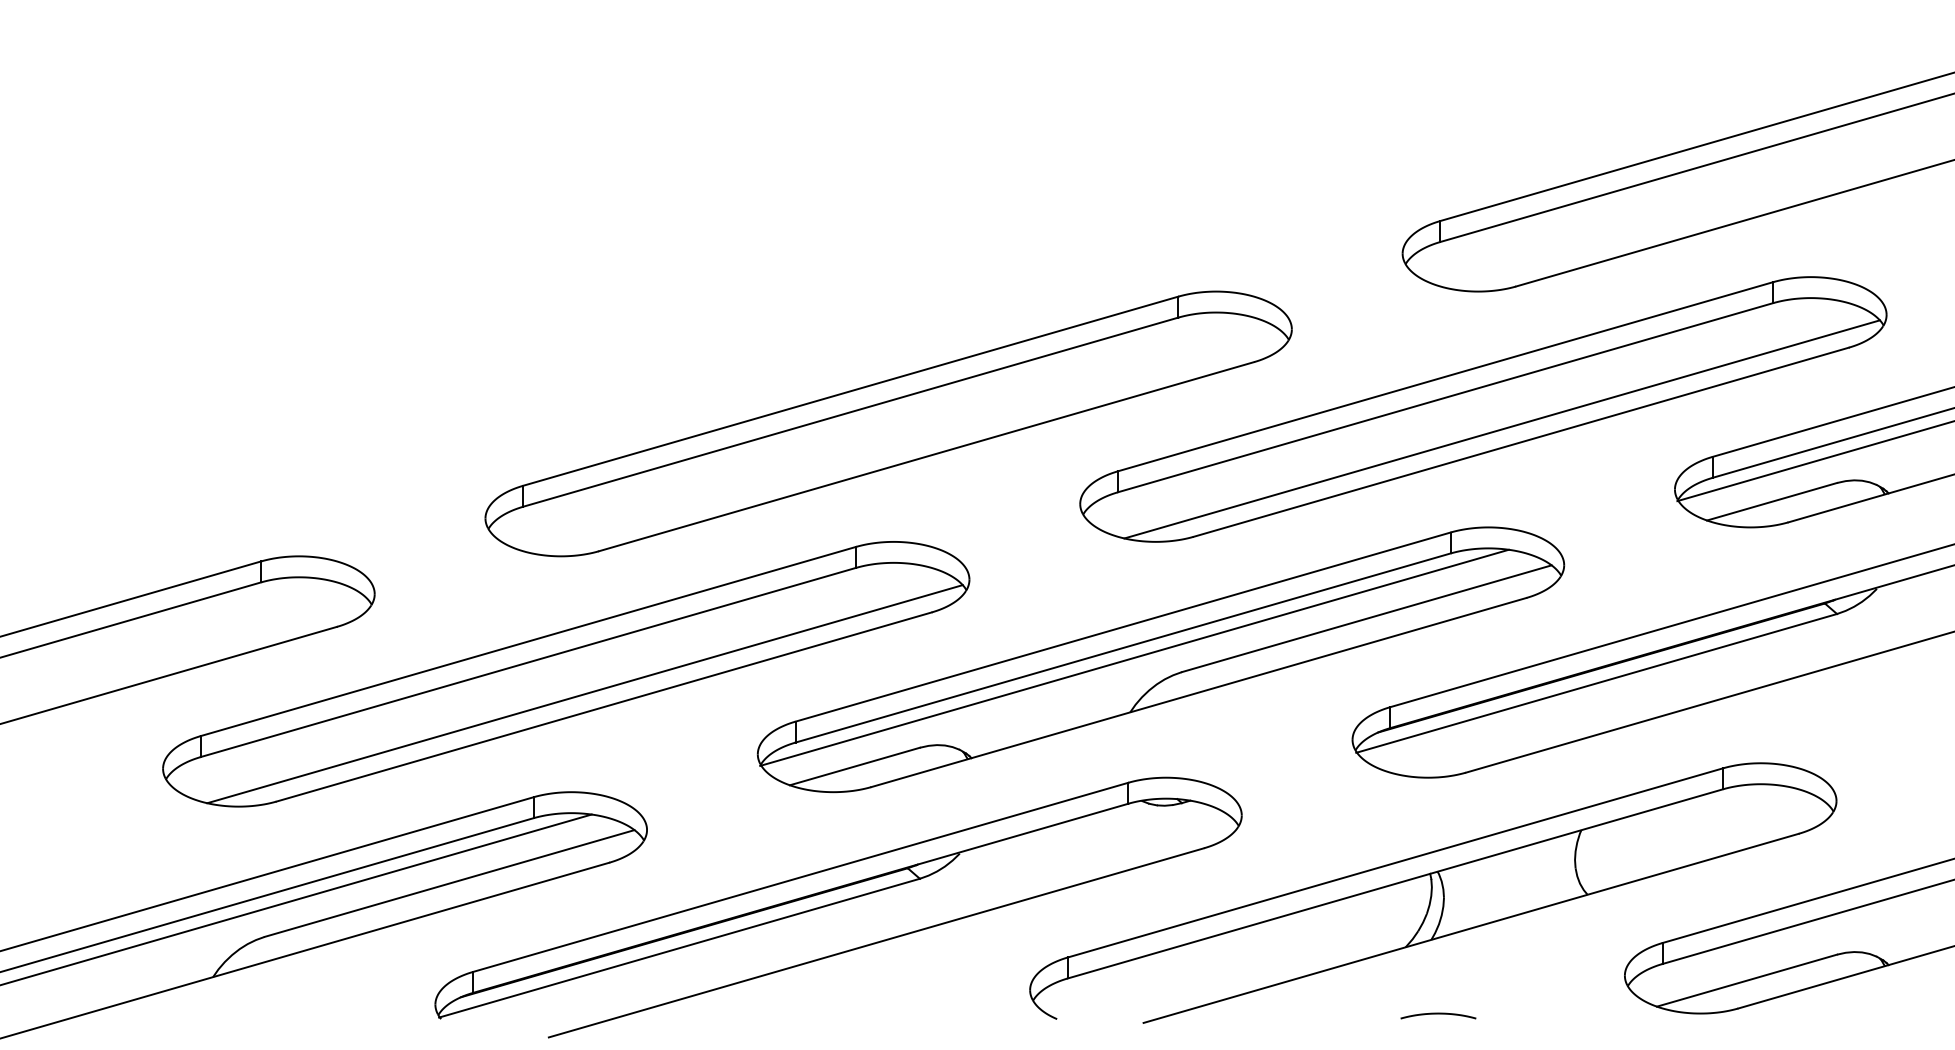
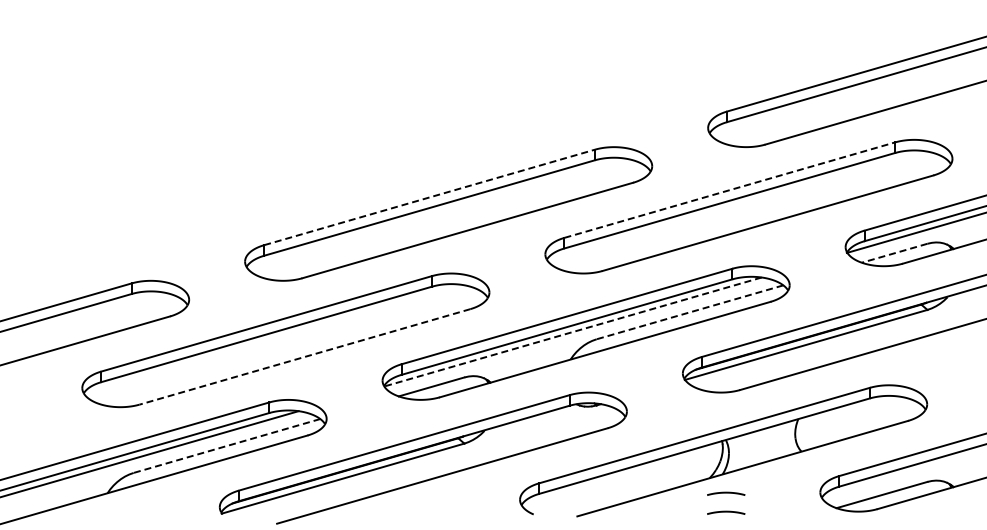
line: (1446, 377) -> (730, 190), solid -> dashed
line: (852, 391) -> (430, 197), solid -> dashed
line: (1502, 428) -> (758, 216), removed
line: (1771, 502) -> (894, 253), solid -> dashed
line: (1365, 619) -> (689, 312), solid -> dashed
line: (1133, 658) -> (572, 332), solid -> dashed
line: (585, 694) -> (295, 350), removed
line: (603, 708) -> (304, 357), solid -> dashed
line: (448, 884) -> (226, 446), solid -> dashed
curve: (1439, 977) -> (726, 493), added

